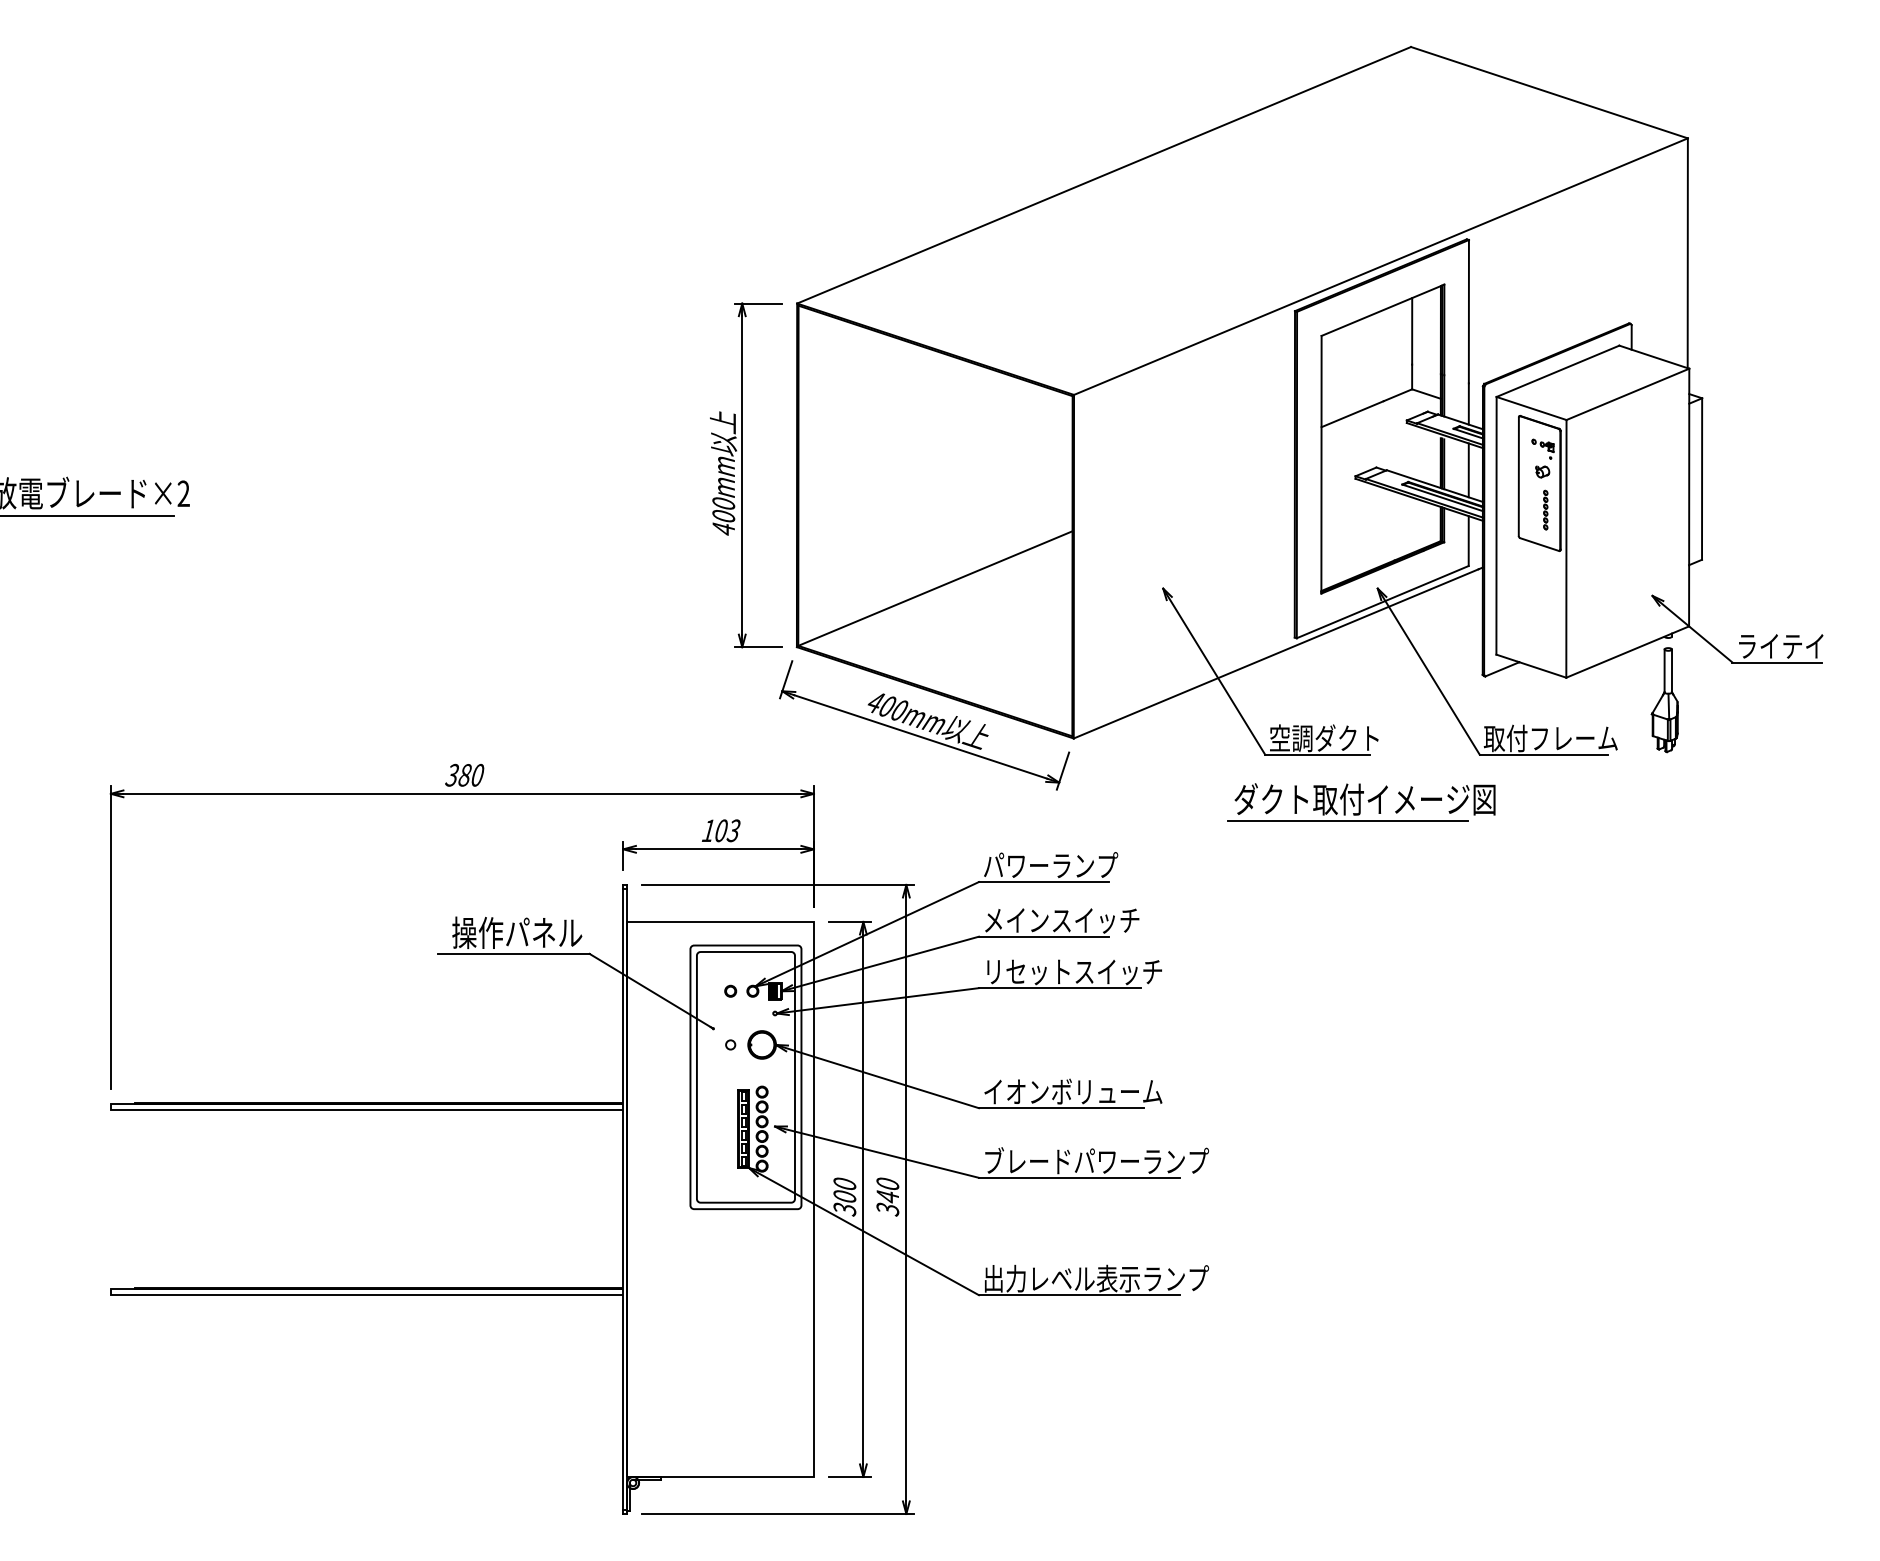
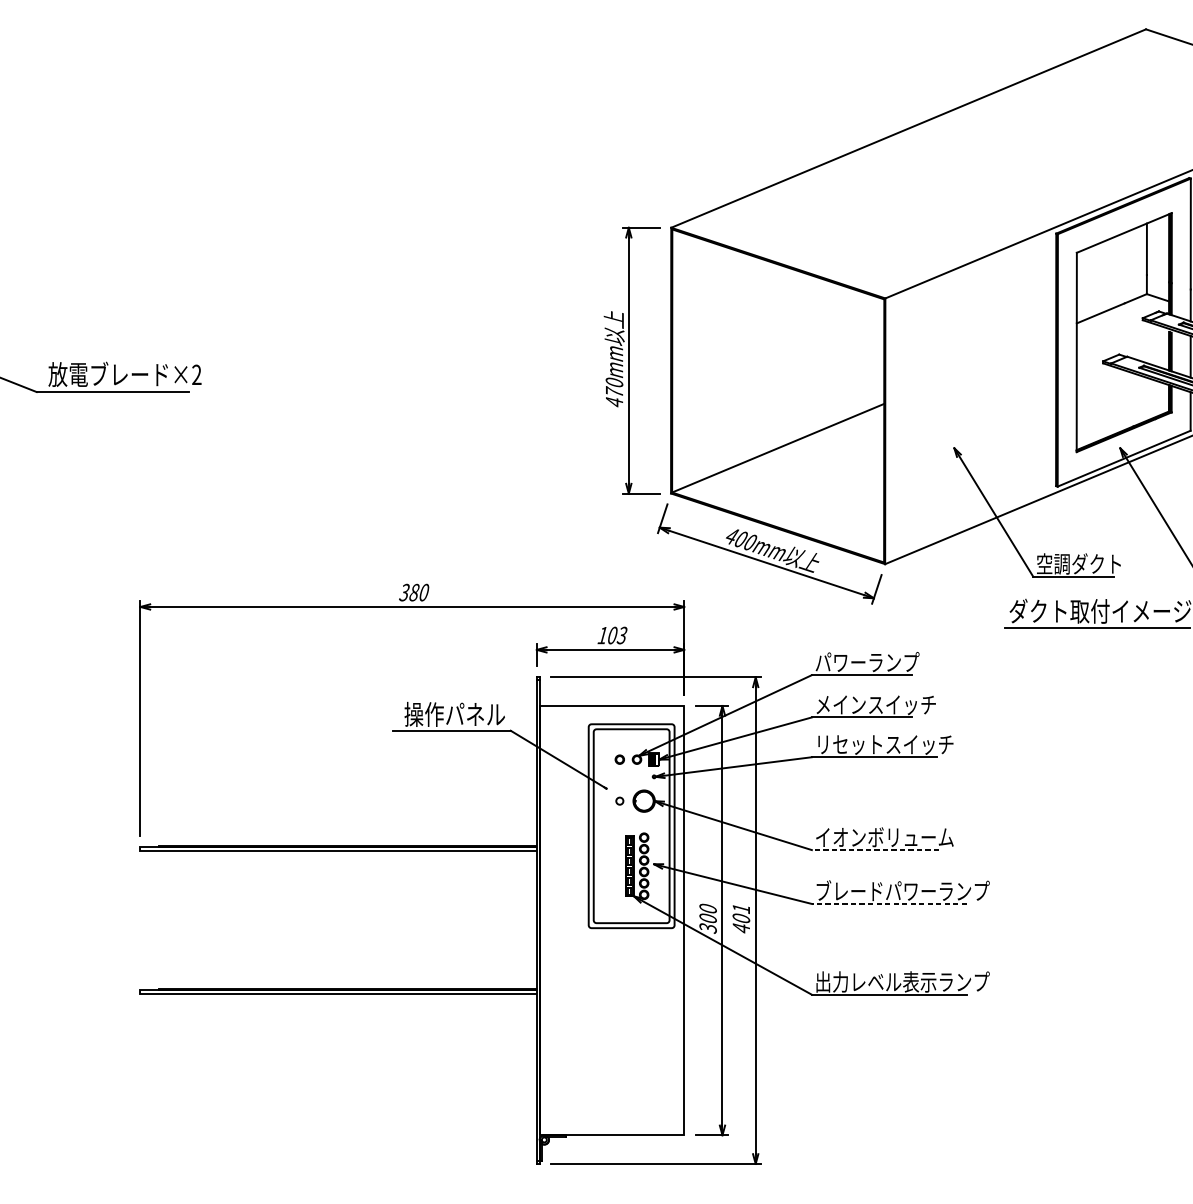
text: (723, 515) -> (614, 391), 400mm -> 470mm
line: (1060, 1108) -> (874, 850), solid -> dashed
line: (1078, 1177) -> (888, 903), solid -> dashed
text: (887, 1196) -> (741, 918), 340 -> 401

